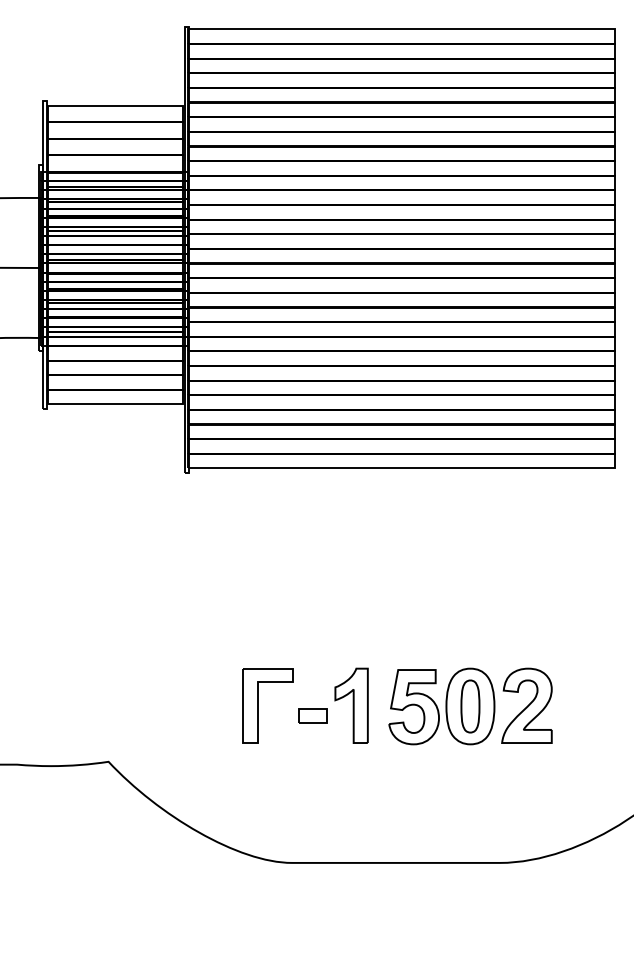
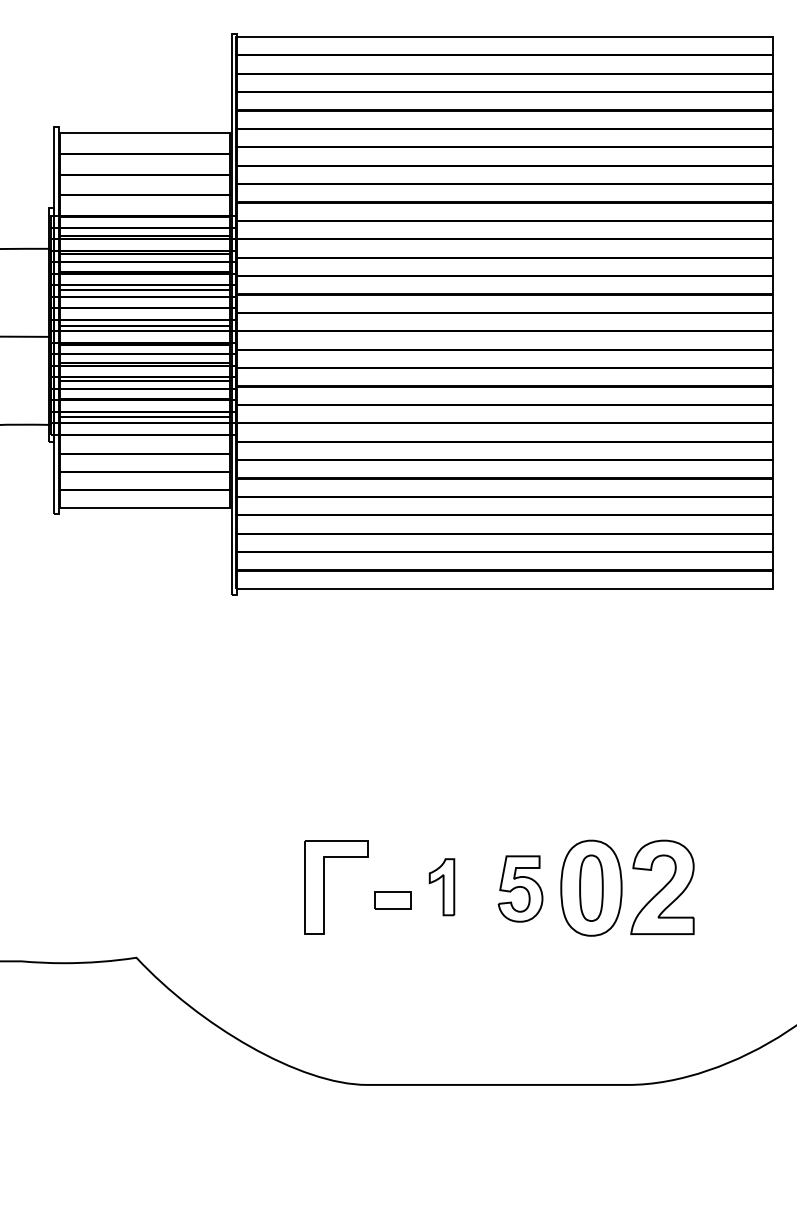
part: (351, 705) -> (441, 886), size x0.6
part: (414, 706) -> (520, 888), size x0.7

